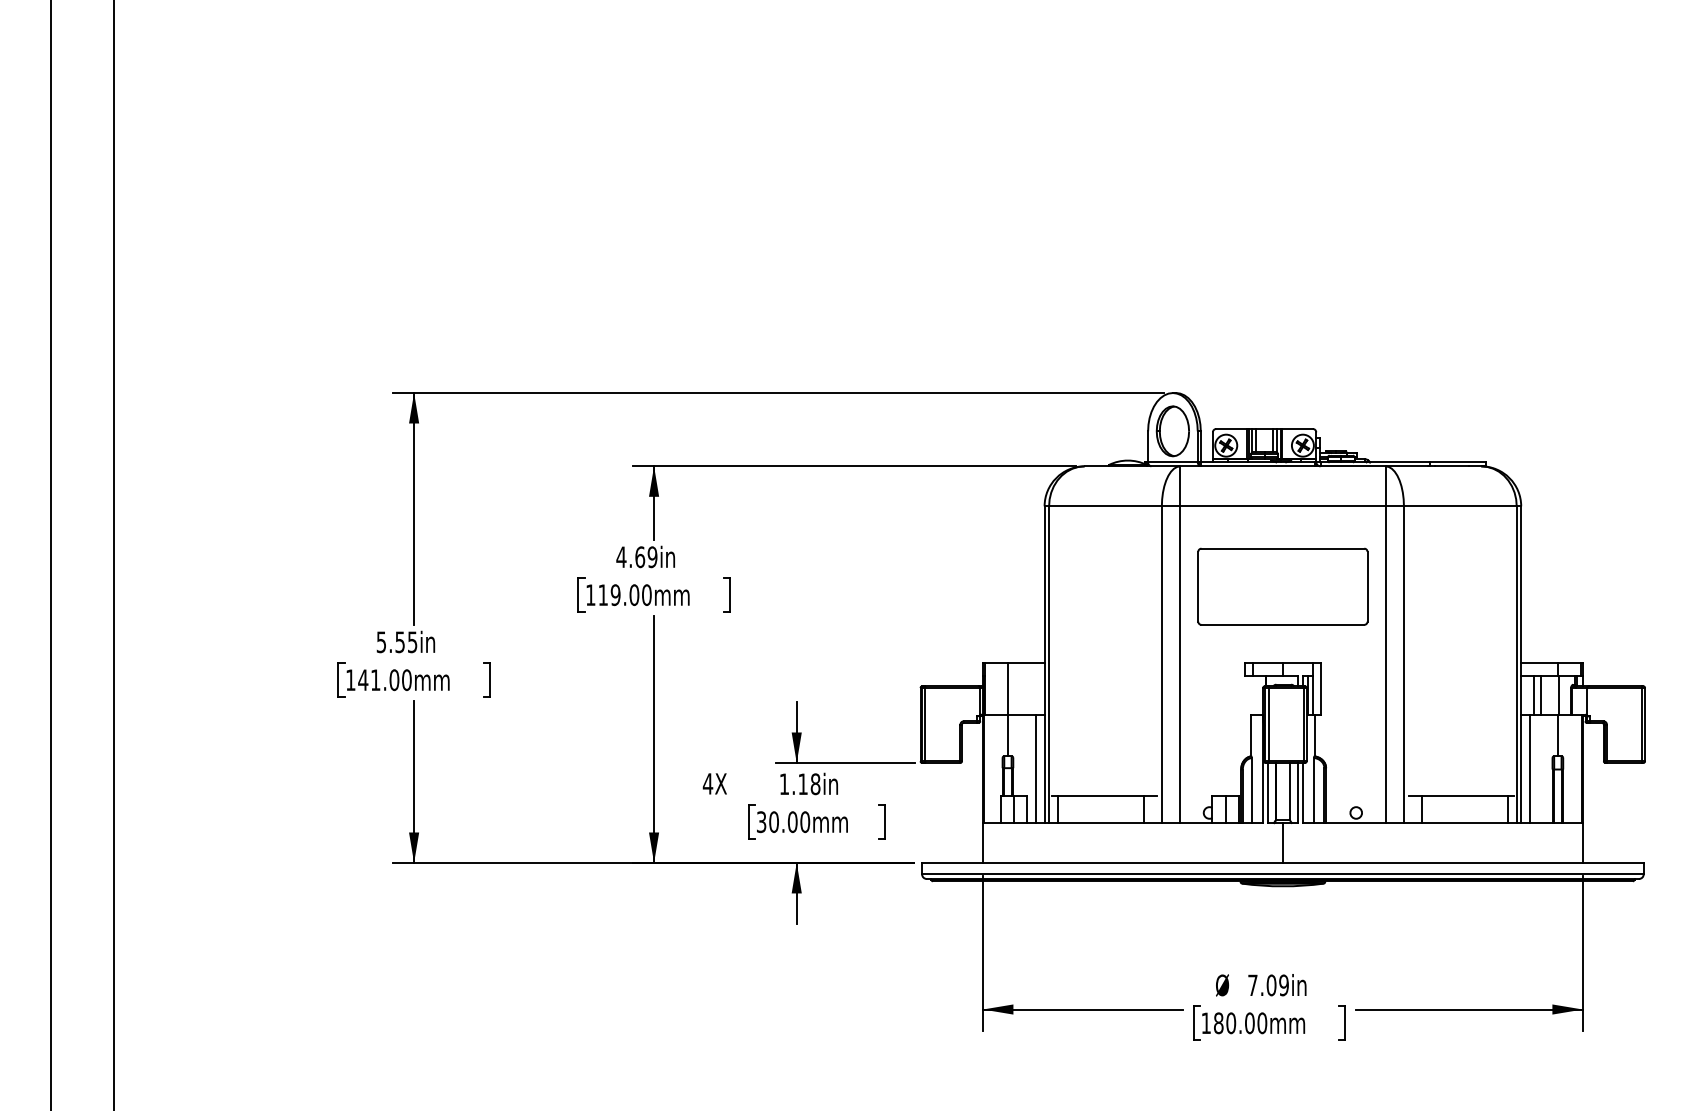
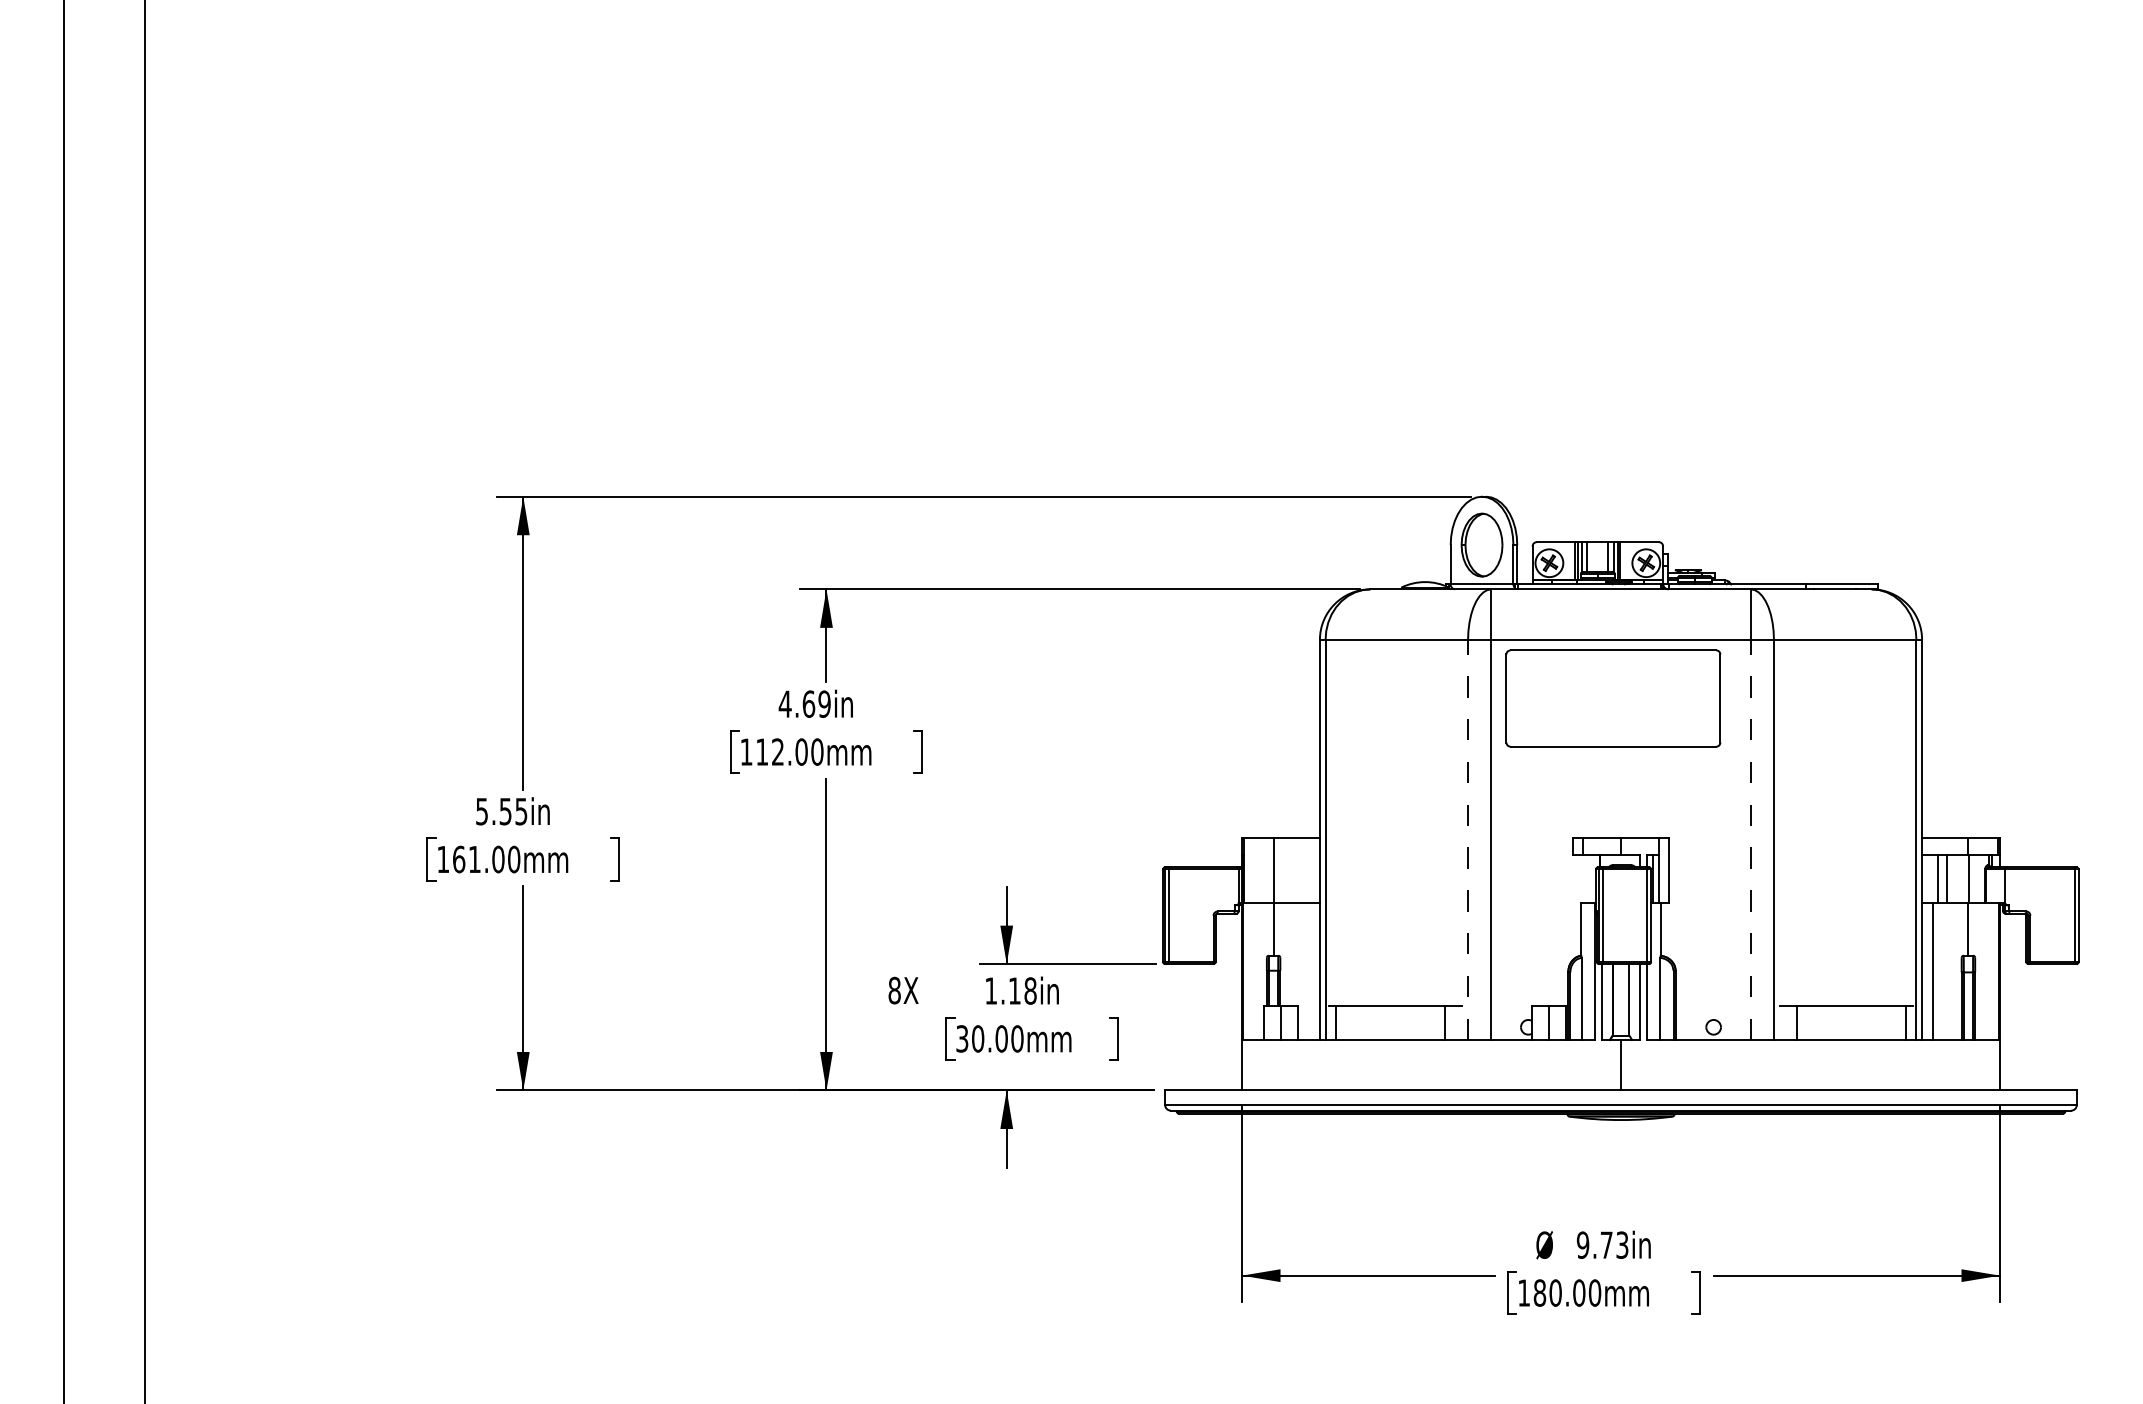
part: (1282, 586) -> (1612, 698), moved
text: (615, 595) -> (777, 752), 119.00mm -> 112.00mm
line: (1161, 664) -> (1467, 839), solid -> dashed
line: (1385, 664) -> (1750, 839), solid -> dashed
text: (363, 680) -> (459, 859), 141.00mm -> 161.00mm
line: (1036, 768) -> (1309, 971), removed
text: (707, 783) -> (893, 990), 4X -> 8X
text: (1268, 985) -> (1602, 1245), 7.09in -> 9.73in

